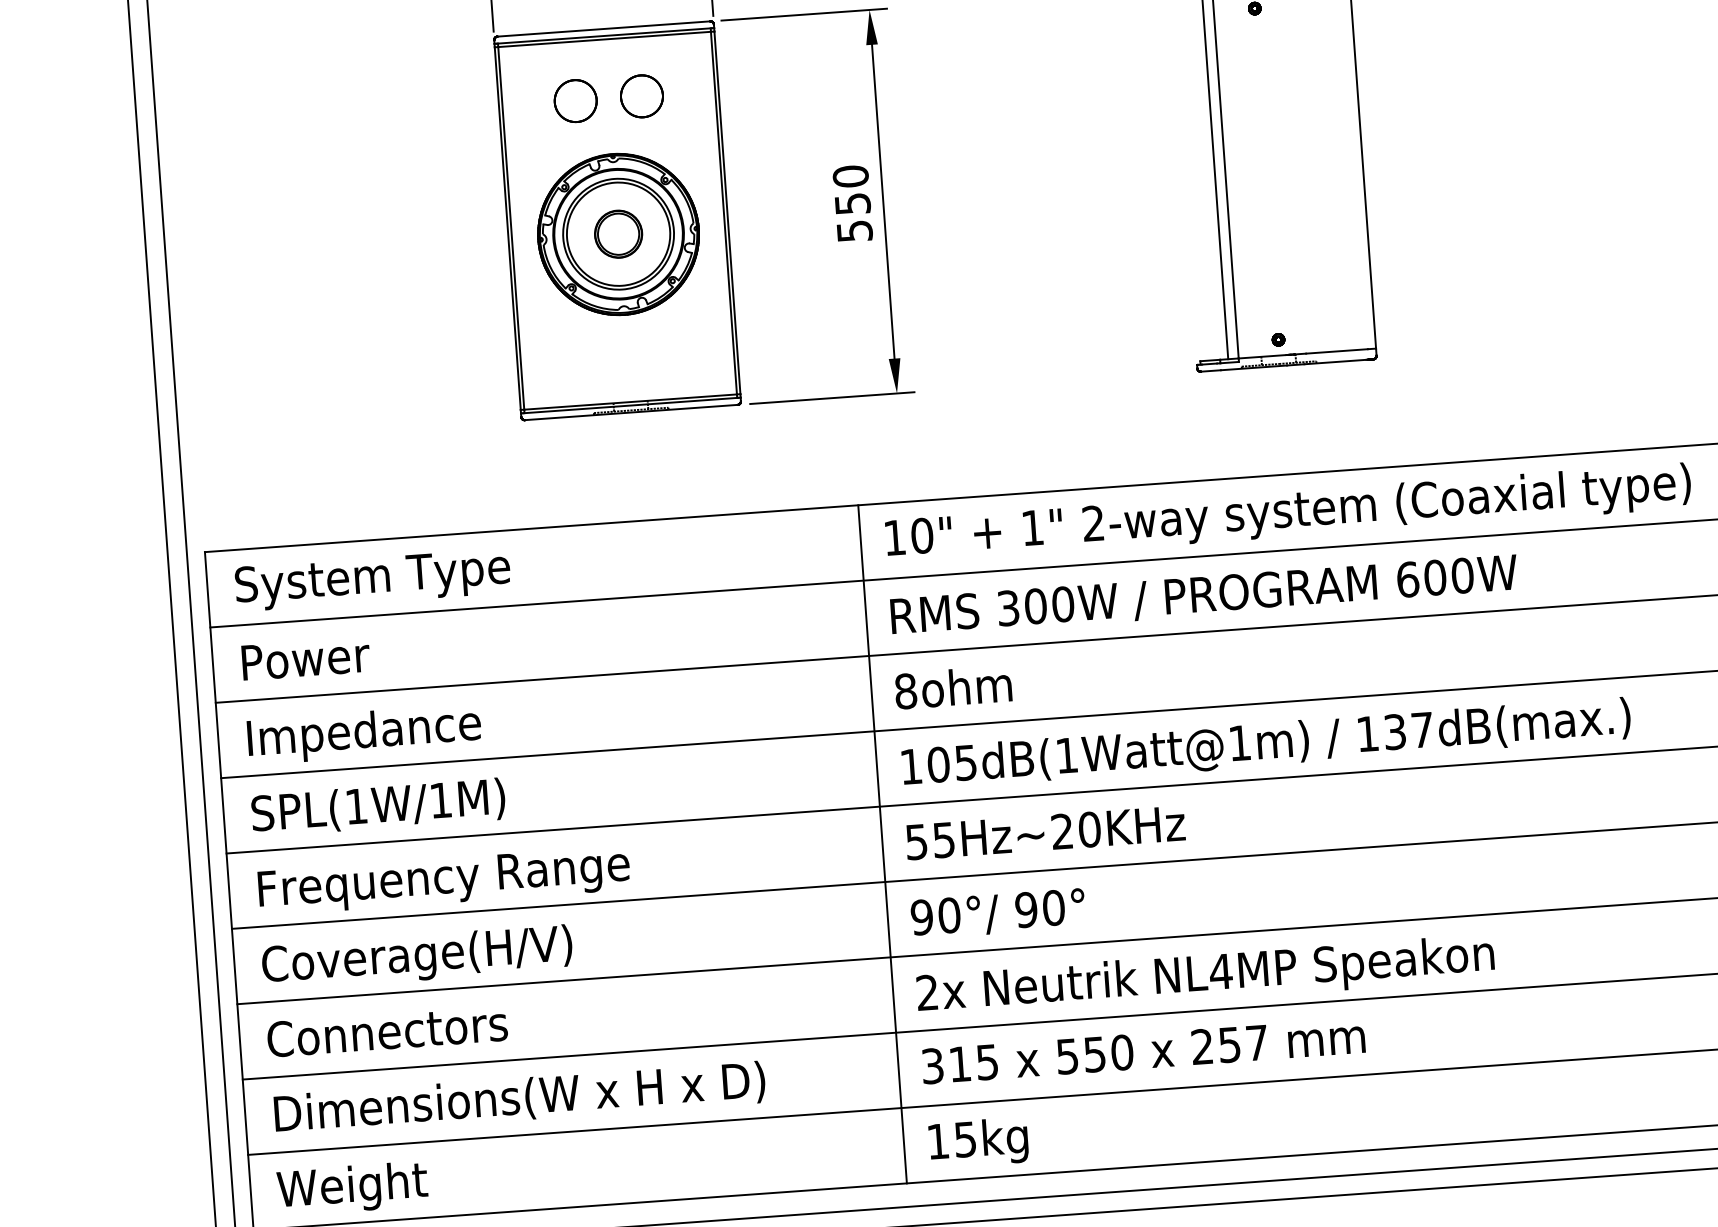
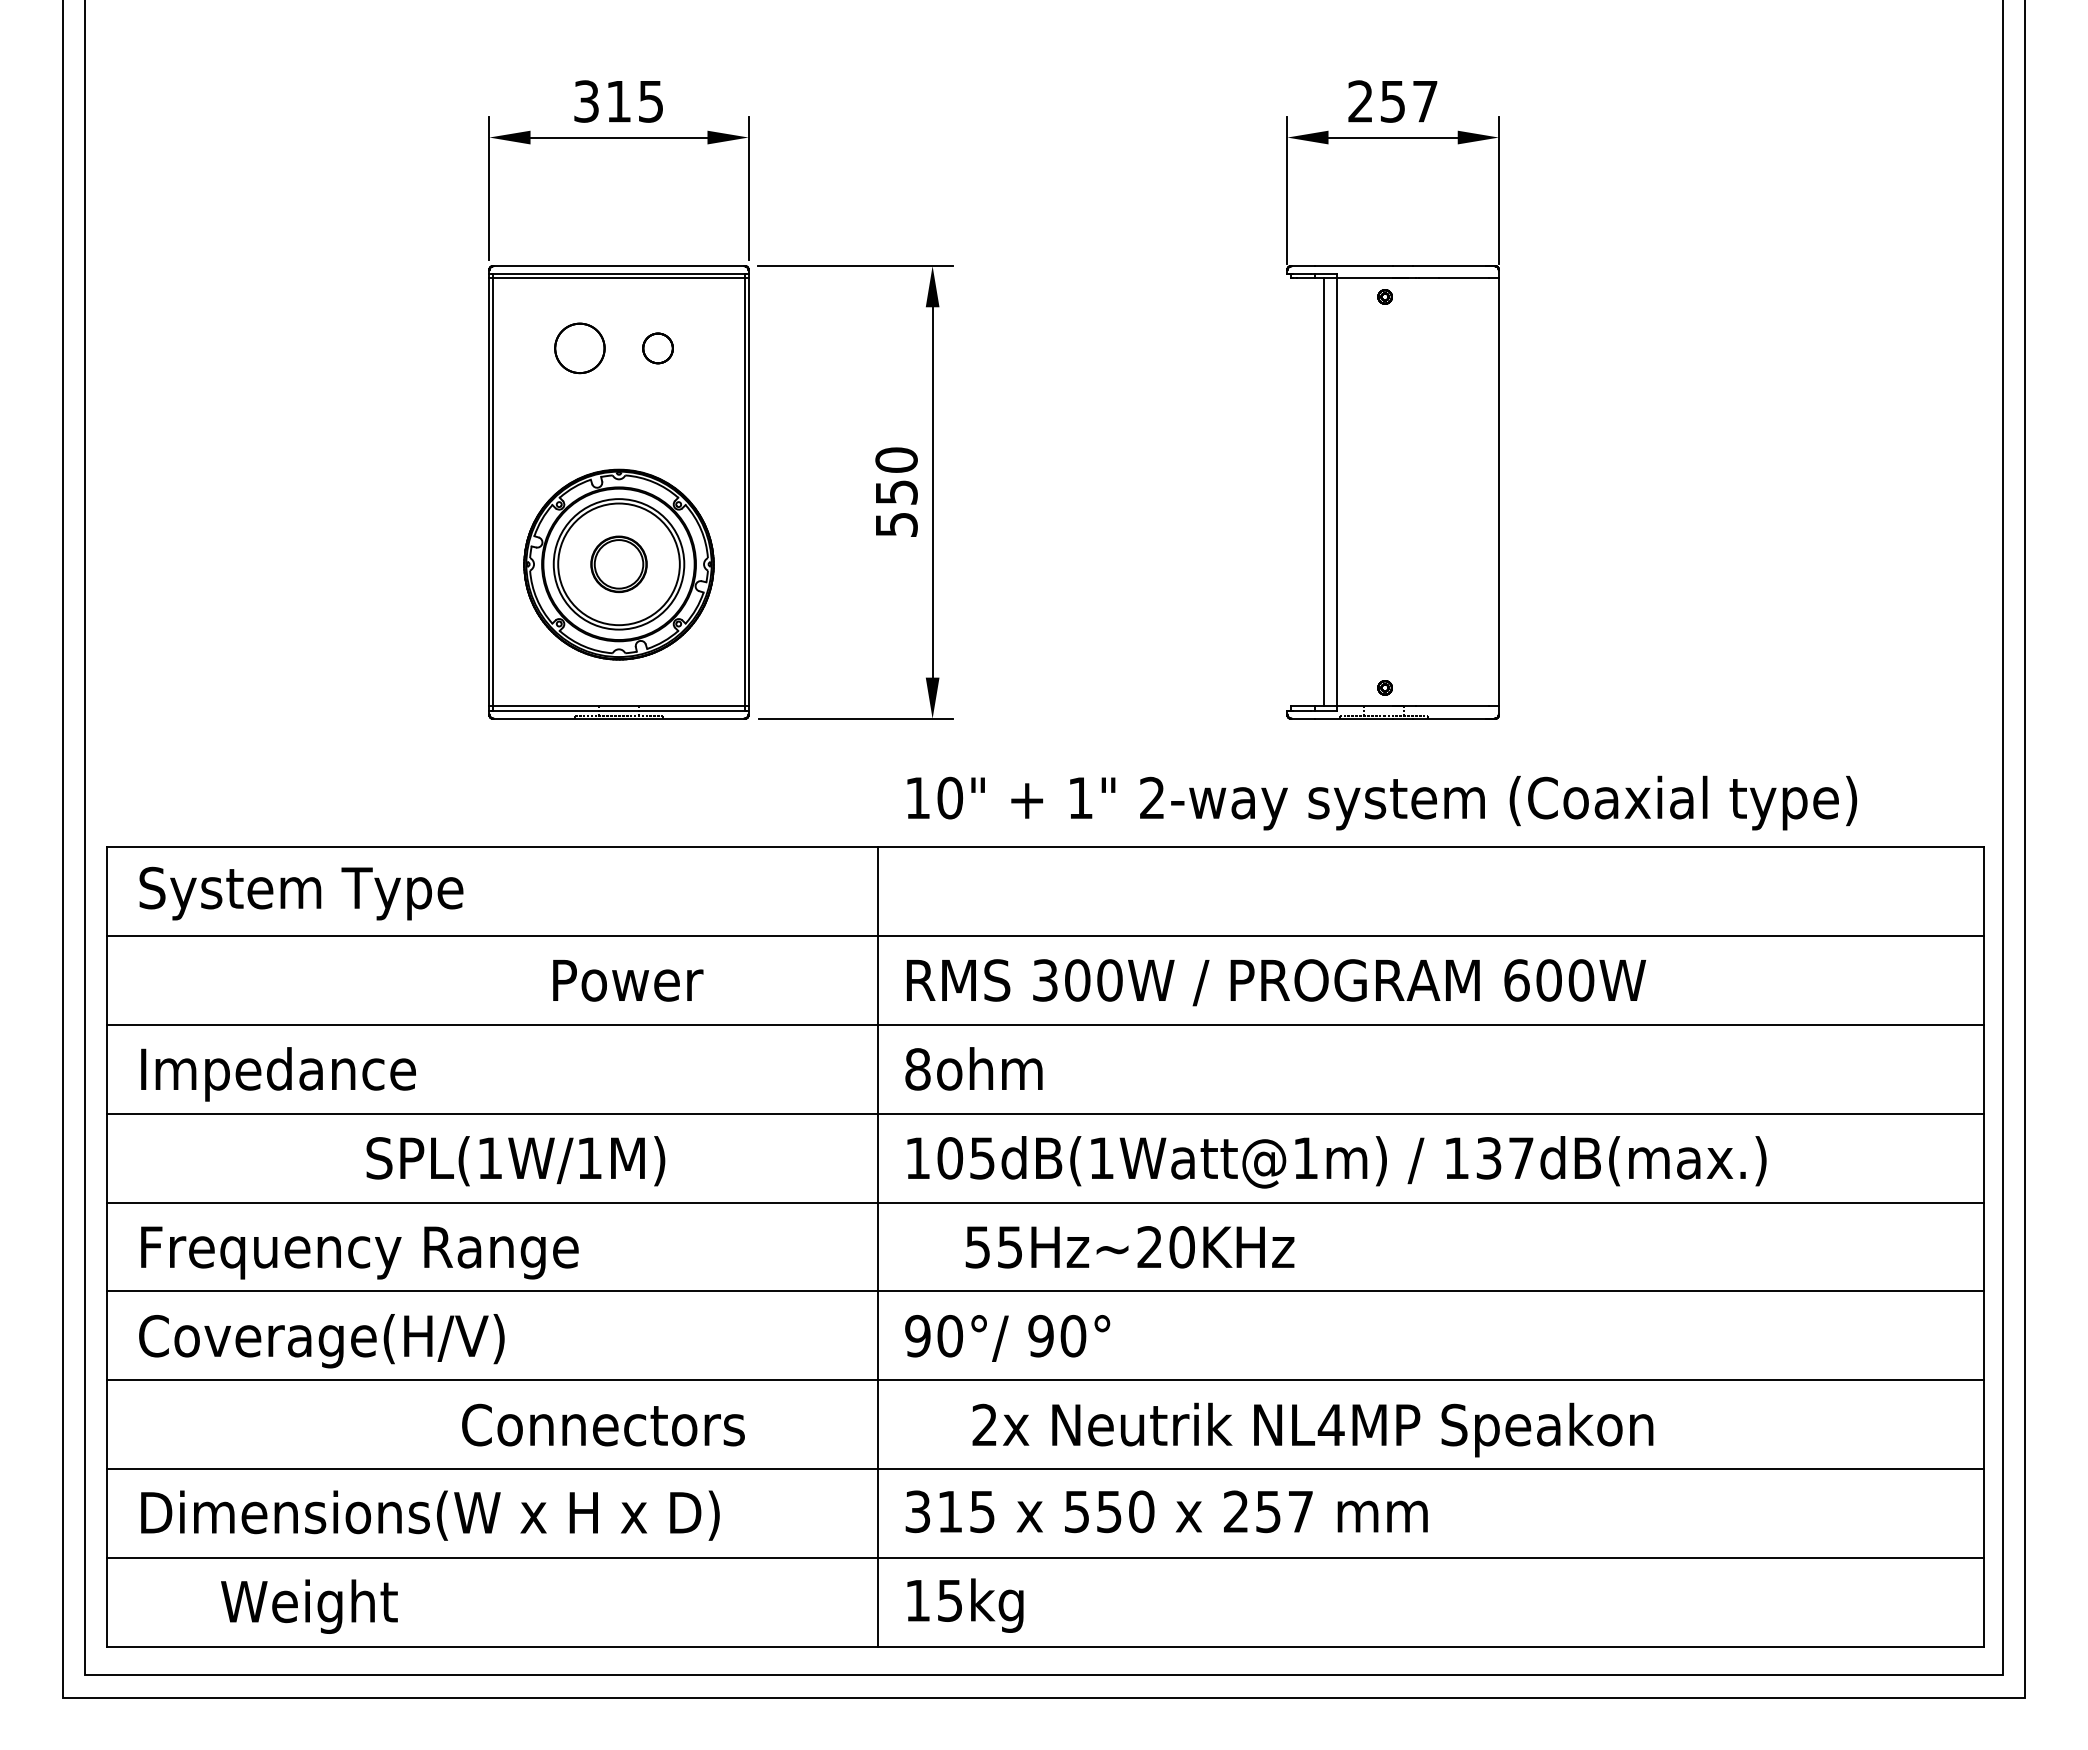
part: (641, 96) -> (657, 348), size x0.6
part: (618, 234) -> (618, 564), moved
text: (1288, 513) -> (1382, 802), moved
text: (306, 658) -> (628, 980), moved
text: (378, 807) -> (515, 1161), moved
text: (1045, 833) -> (1129, 1247), moved
text: (1205, 976) -> (1312, 1429), moved
text: (387, 1030) -> (603, 1424), moved
text: (352, 1188) -> (309, 1606), moved

